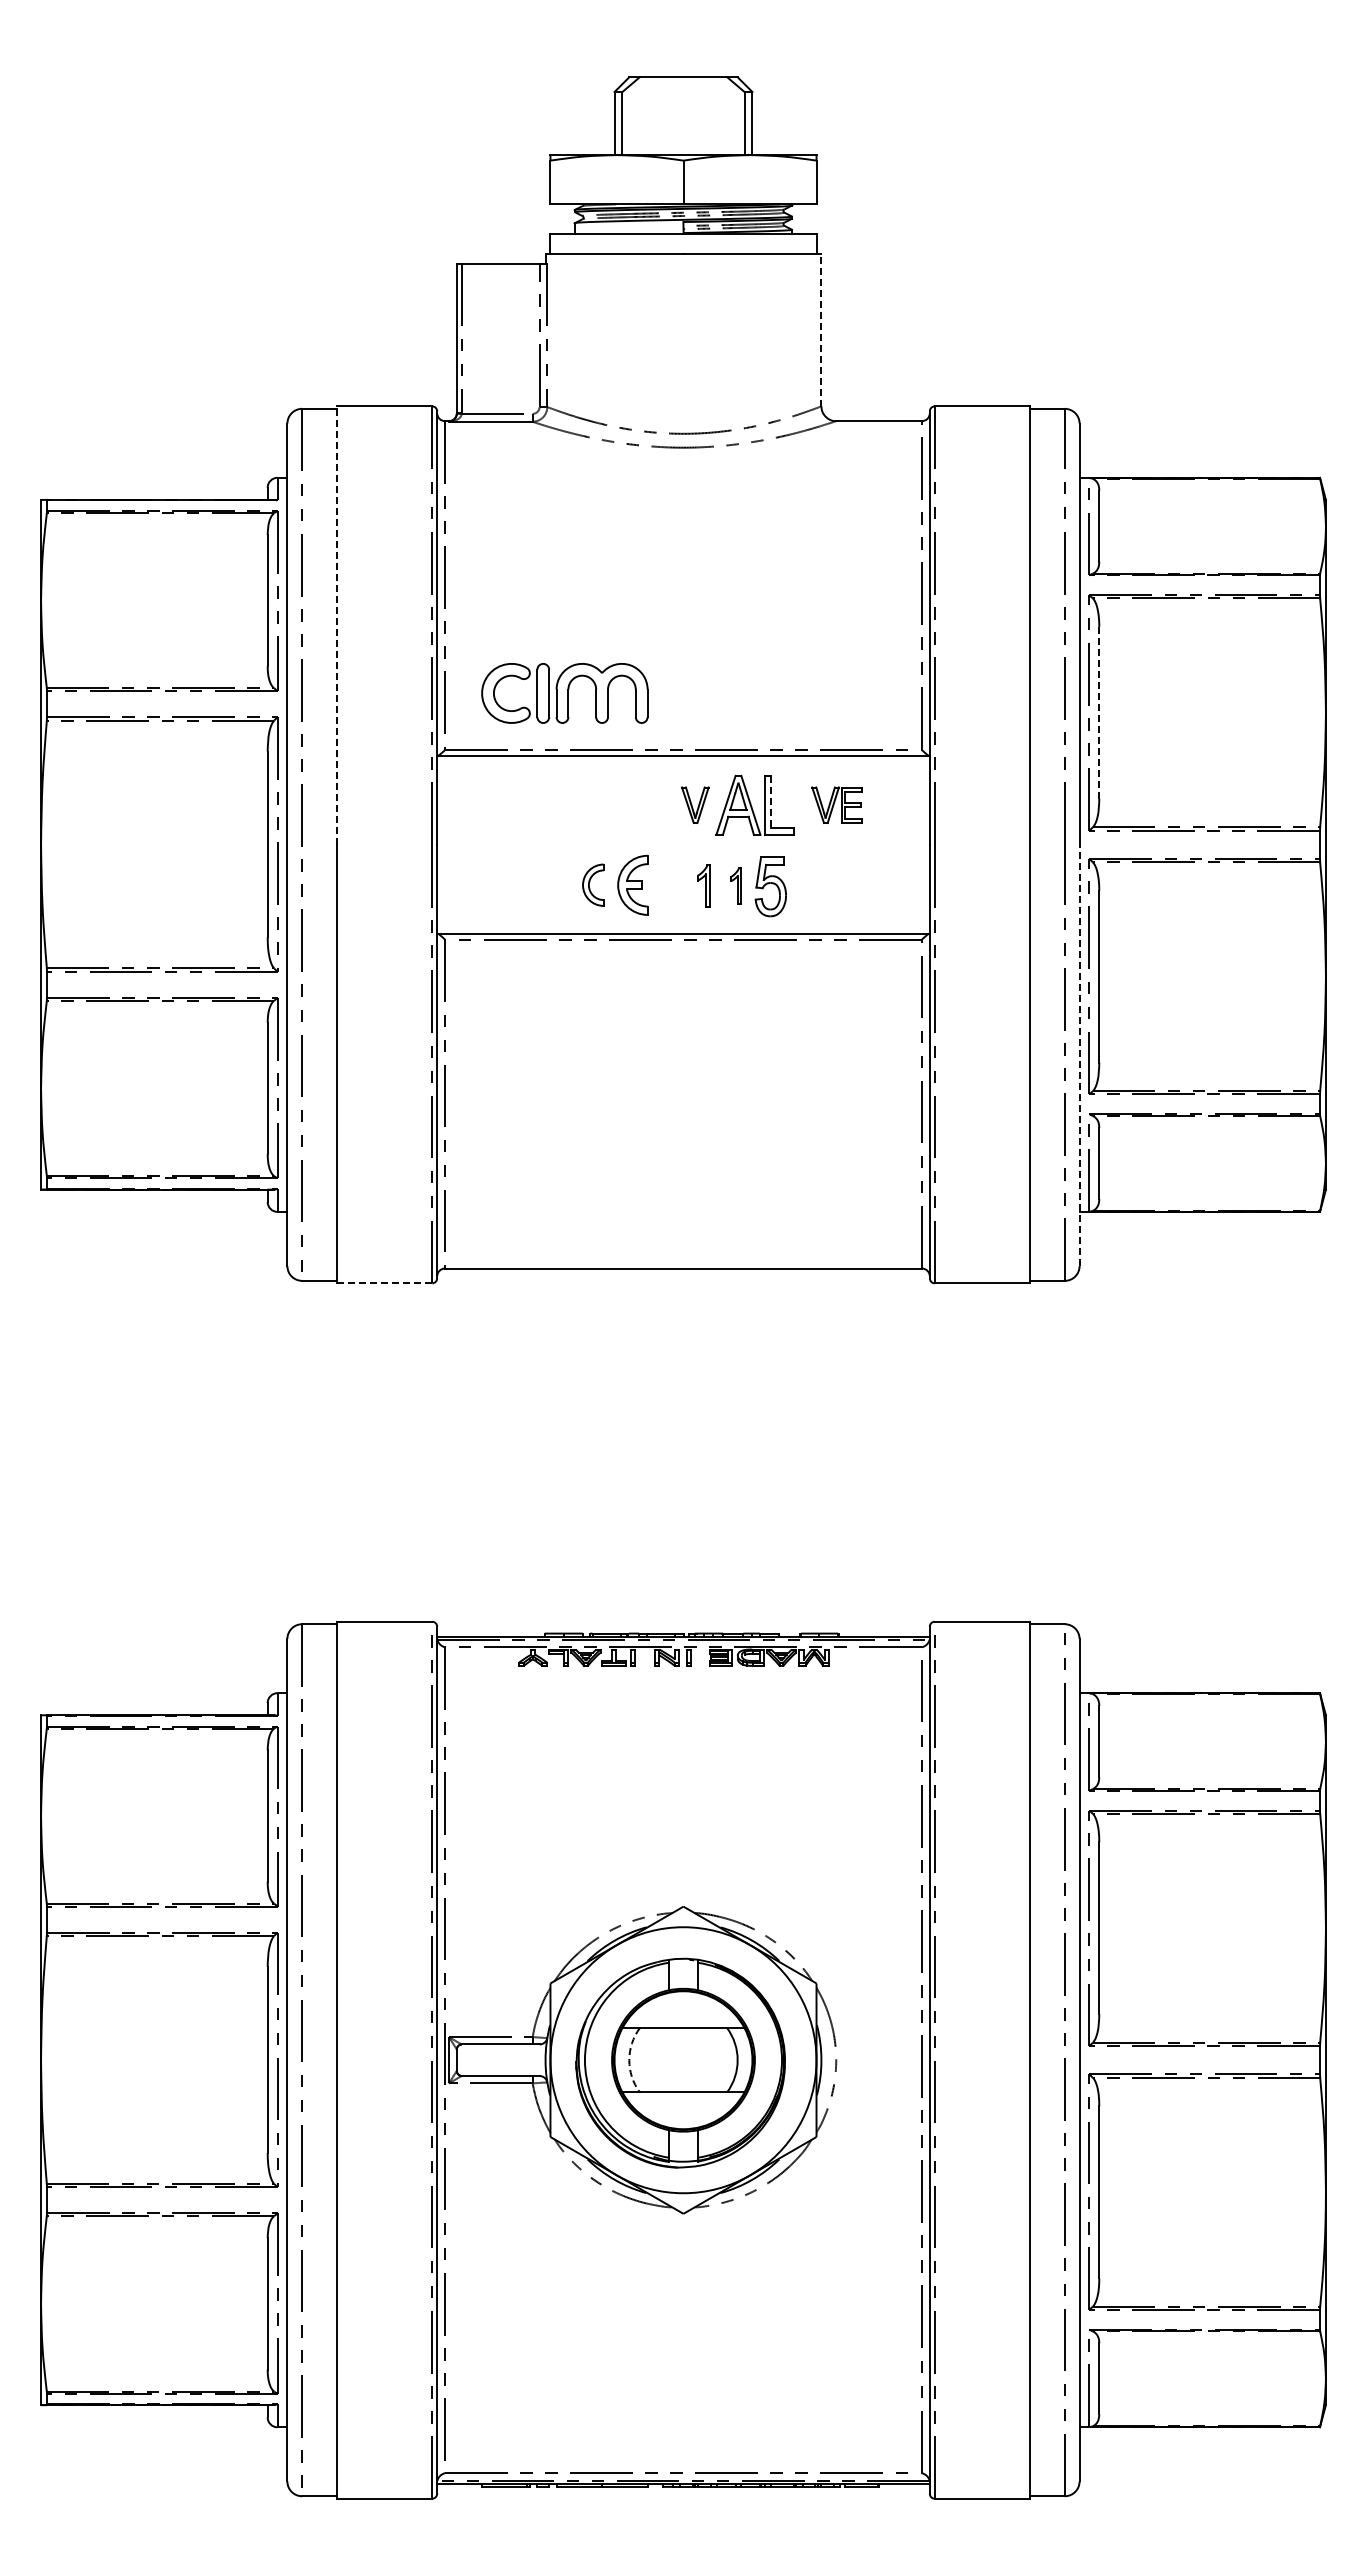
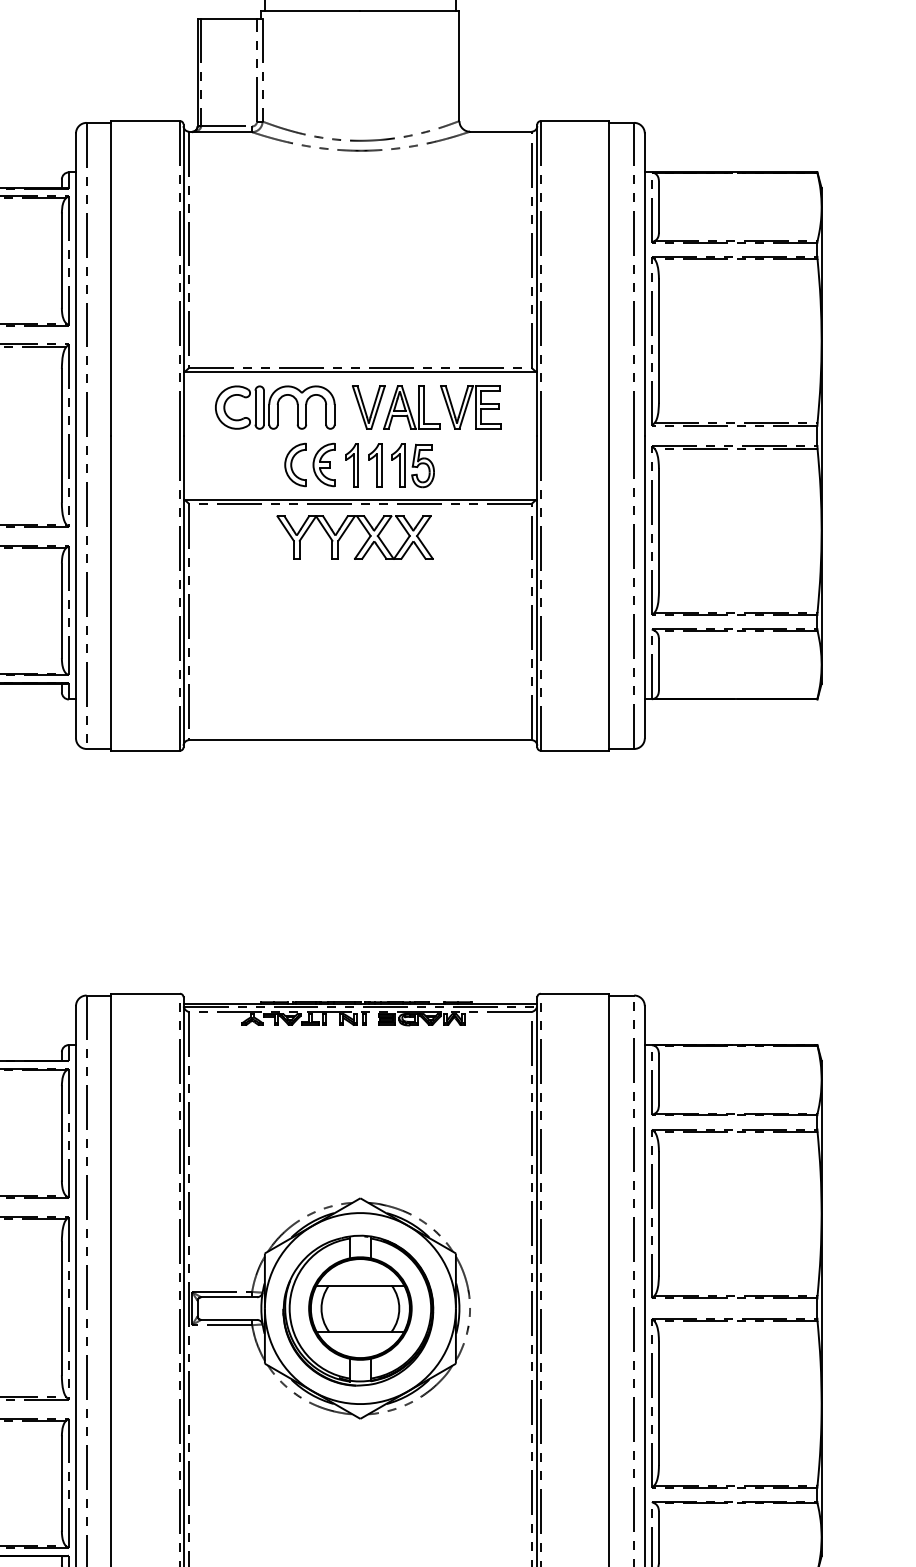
line: (821, 329) -> (459, 65), dashed -> solid
line: (336, 625) -> (111, 278), dashed -> solid
part: (564, 693) -> (274, 407), moved
line: (1099, 712) -> (659, 340), dashed -> solid
line: (771, 802) -> (423, 405), dashed -> solid
part: (695, 804) -> (369, 406), size x1.67
part: (836, 804) -> (470, 406), size x1.67
part: (592, 884) -> (295, 464), size x1.43
part: (671, 885) -> (351, 465), added
part: (703, 885) -> (374, 465), size x1.43
part: (735, 885) -> (397, 465), size x1.67
part: (688, 995) -> (364, 544), added
line: (1079, 1055) -> (644, 587), dashed -> solid
line: (384, 1283) -> (145, 750), dashed -> solid
arc: (629, 2060) -> (321, 1308), dashed -> solid

